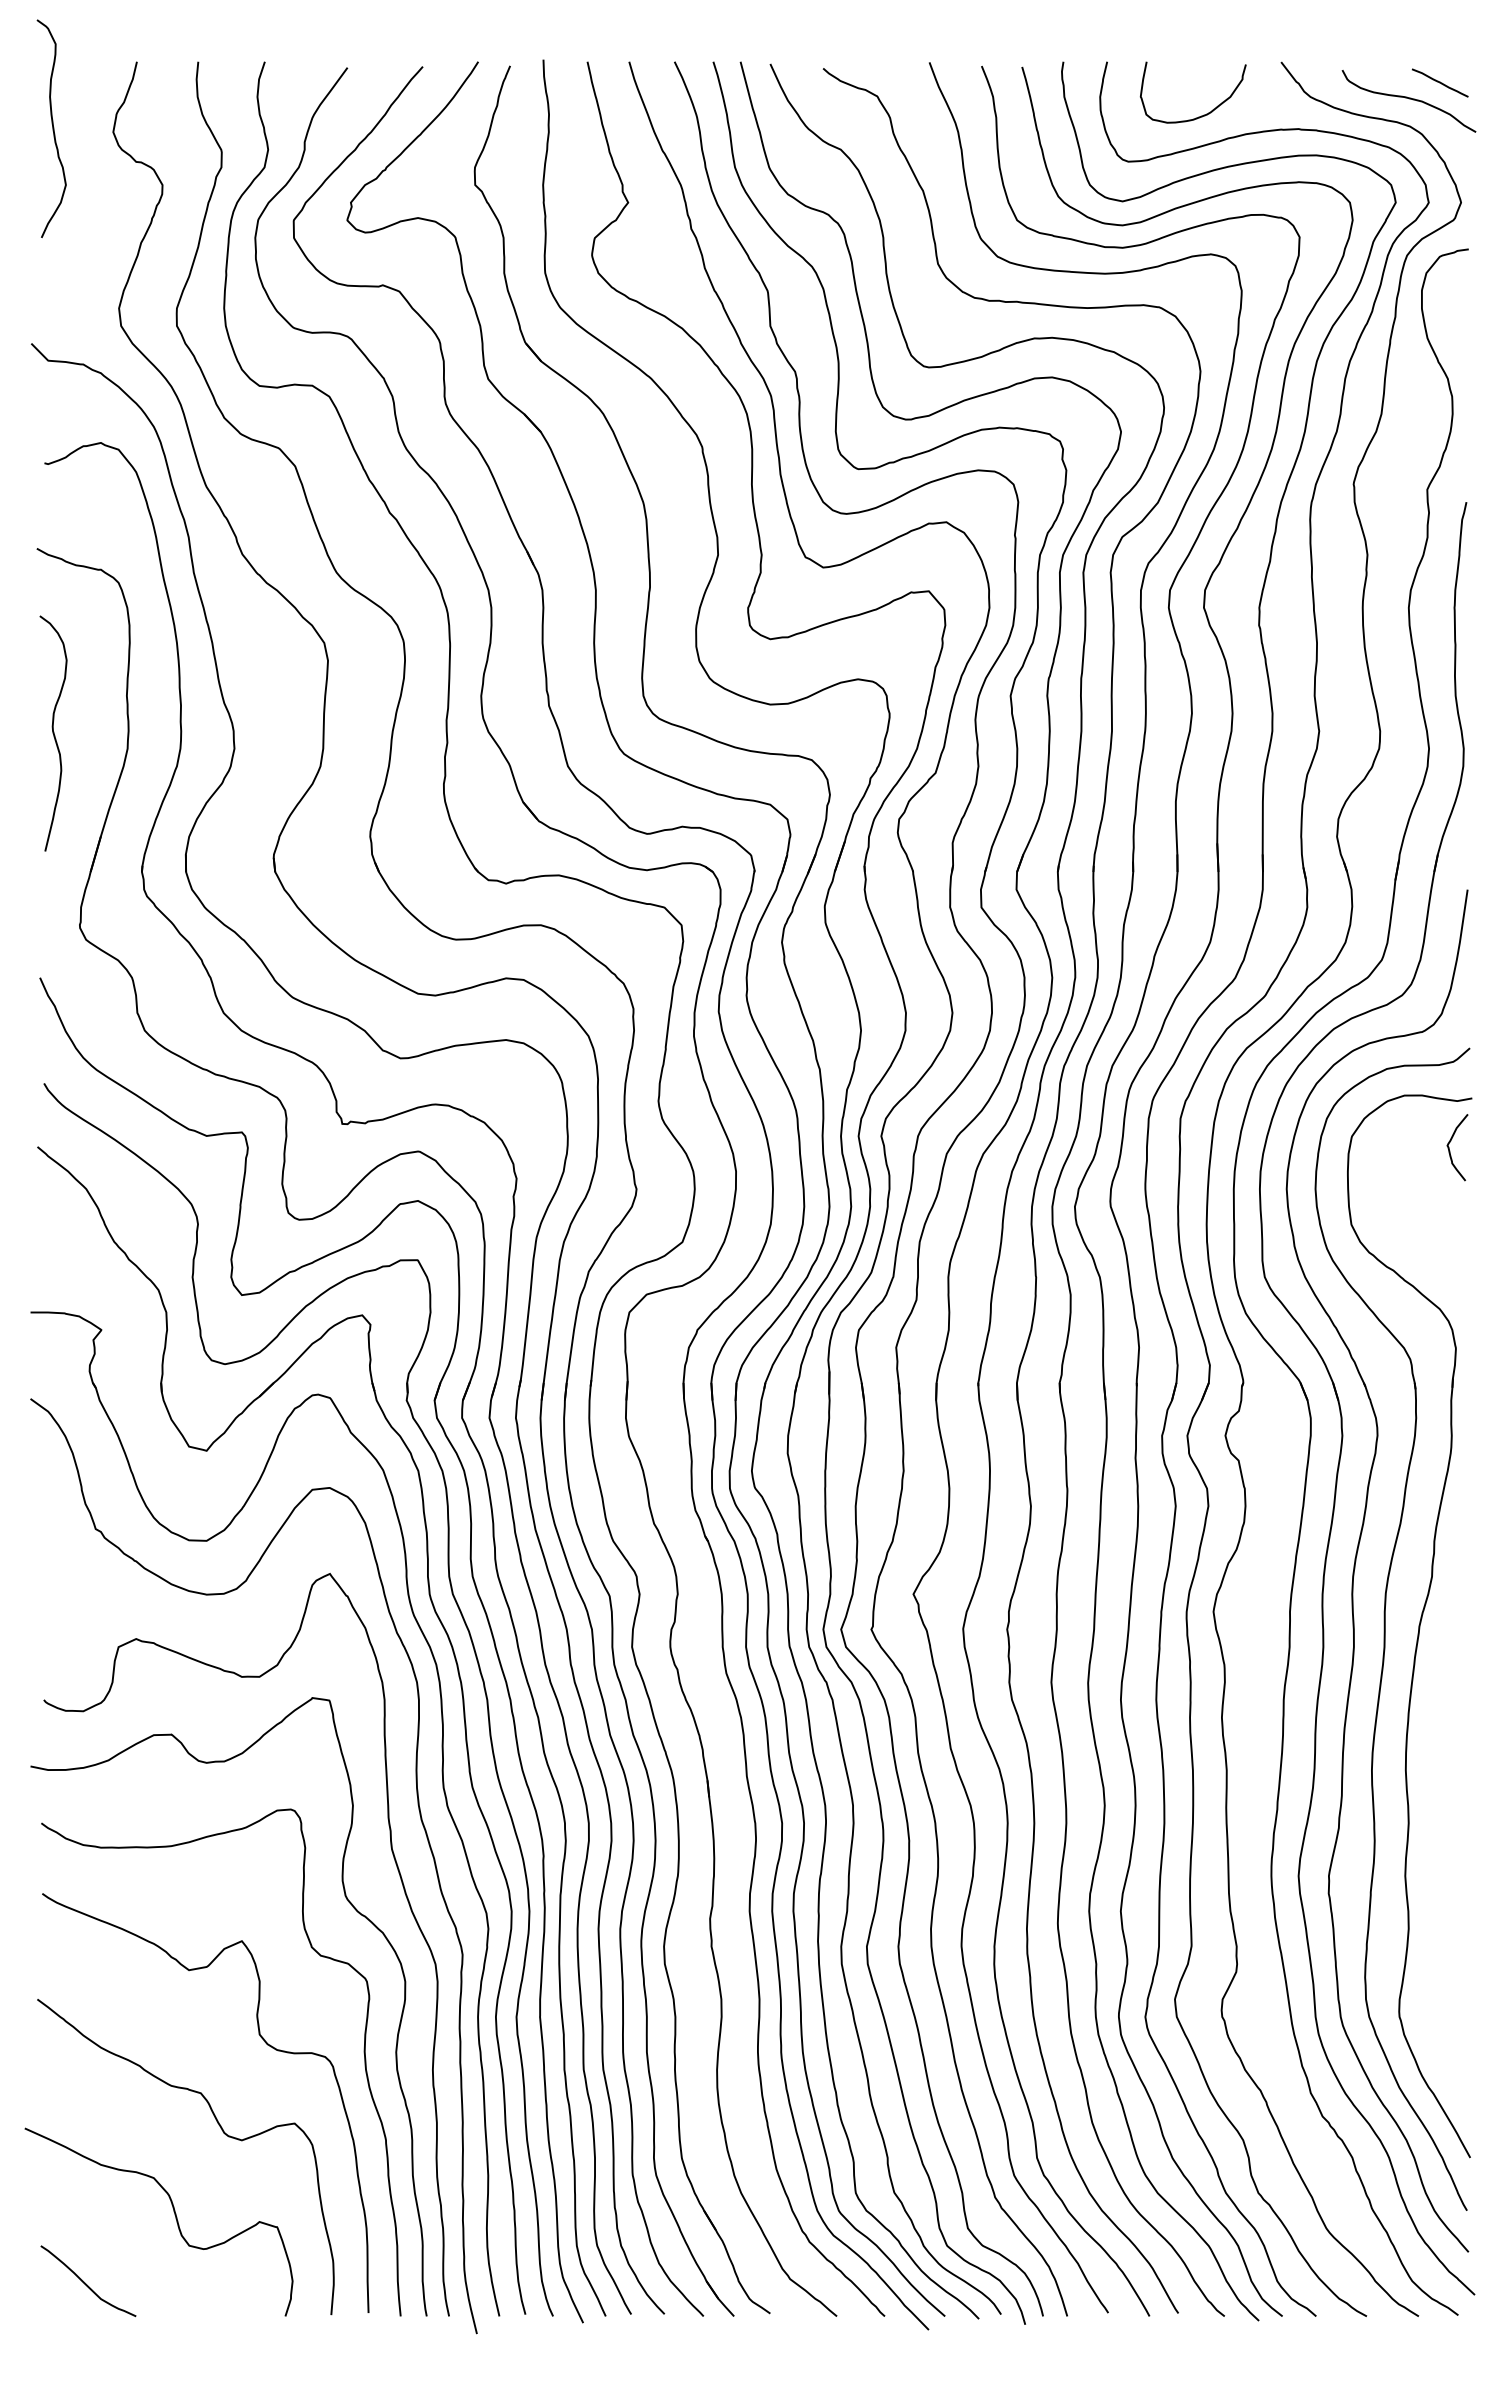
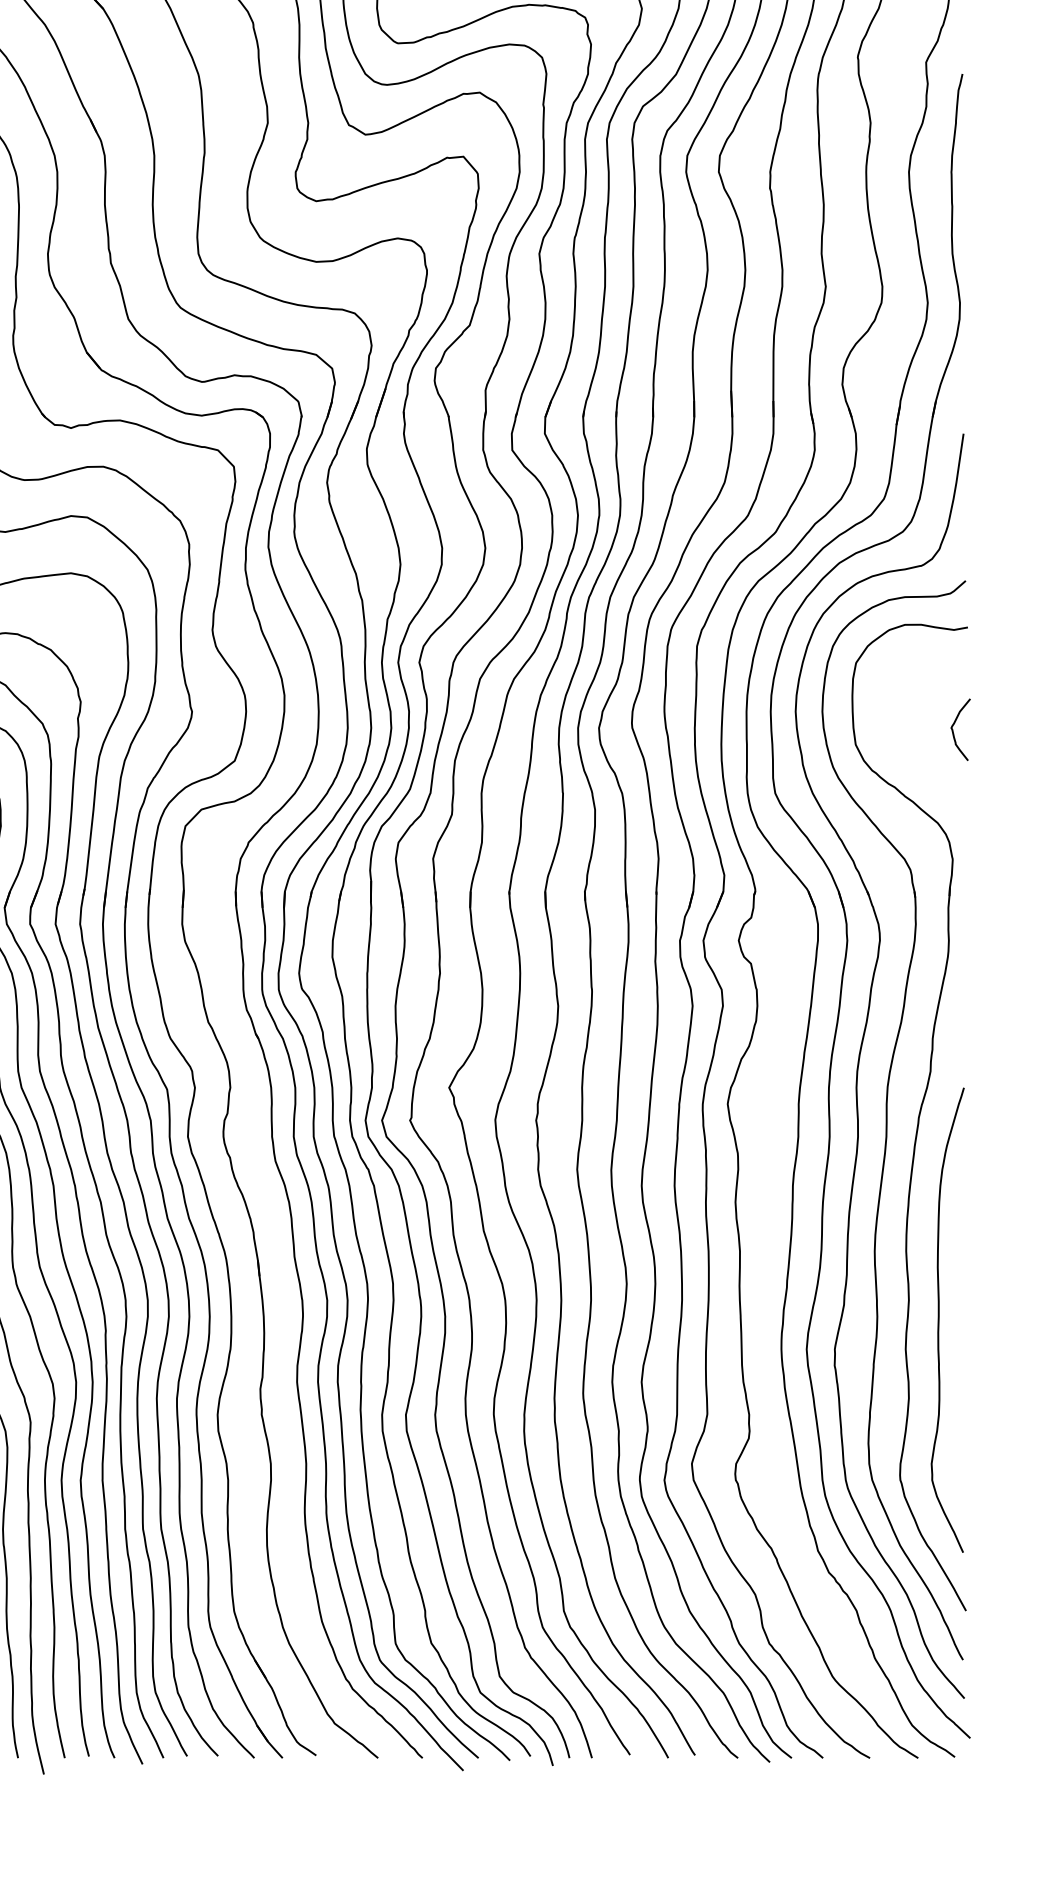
curve: (1450, 1150) -> (954, 732), moved
curve: (1441, 1844) -> (939, 1320), added

